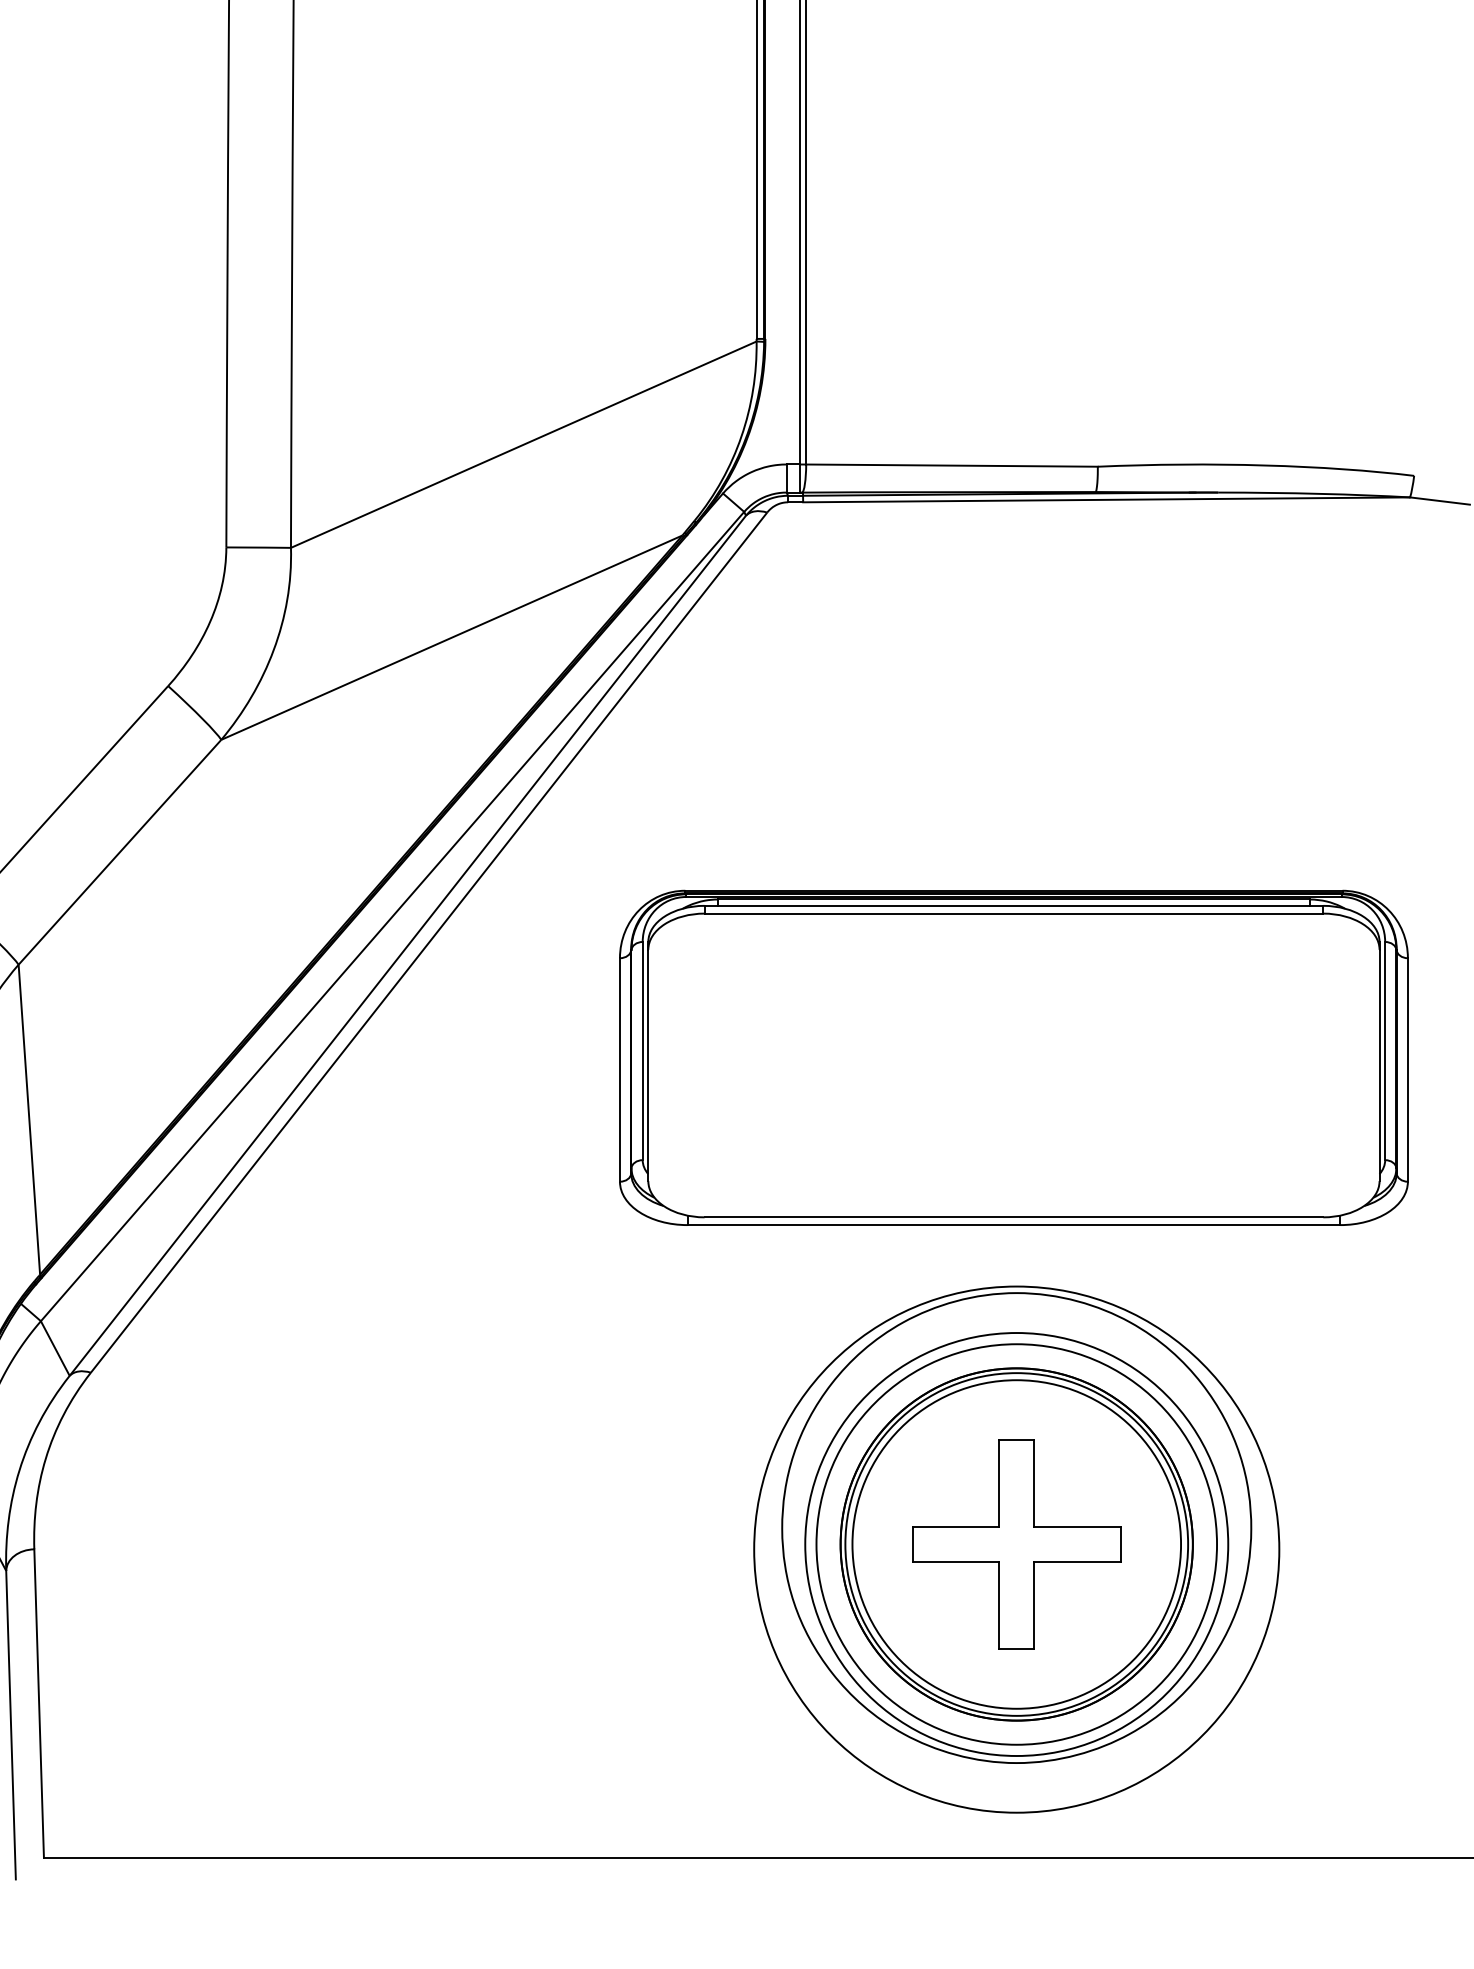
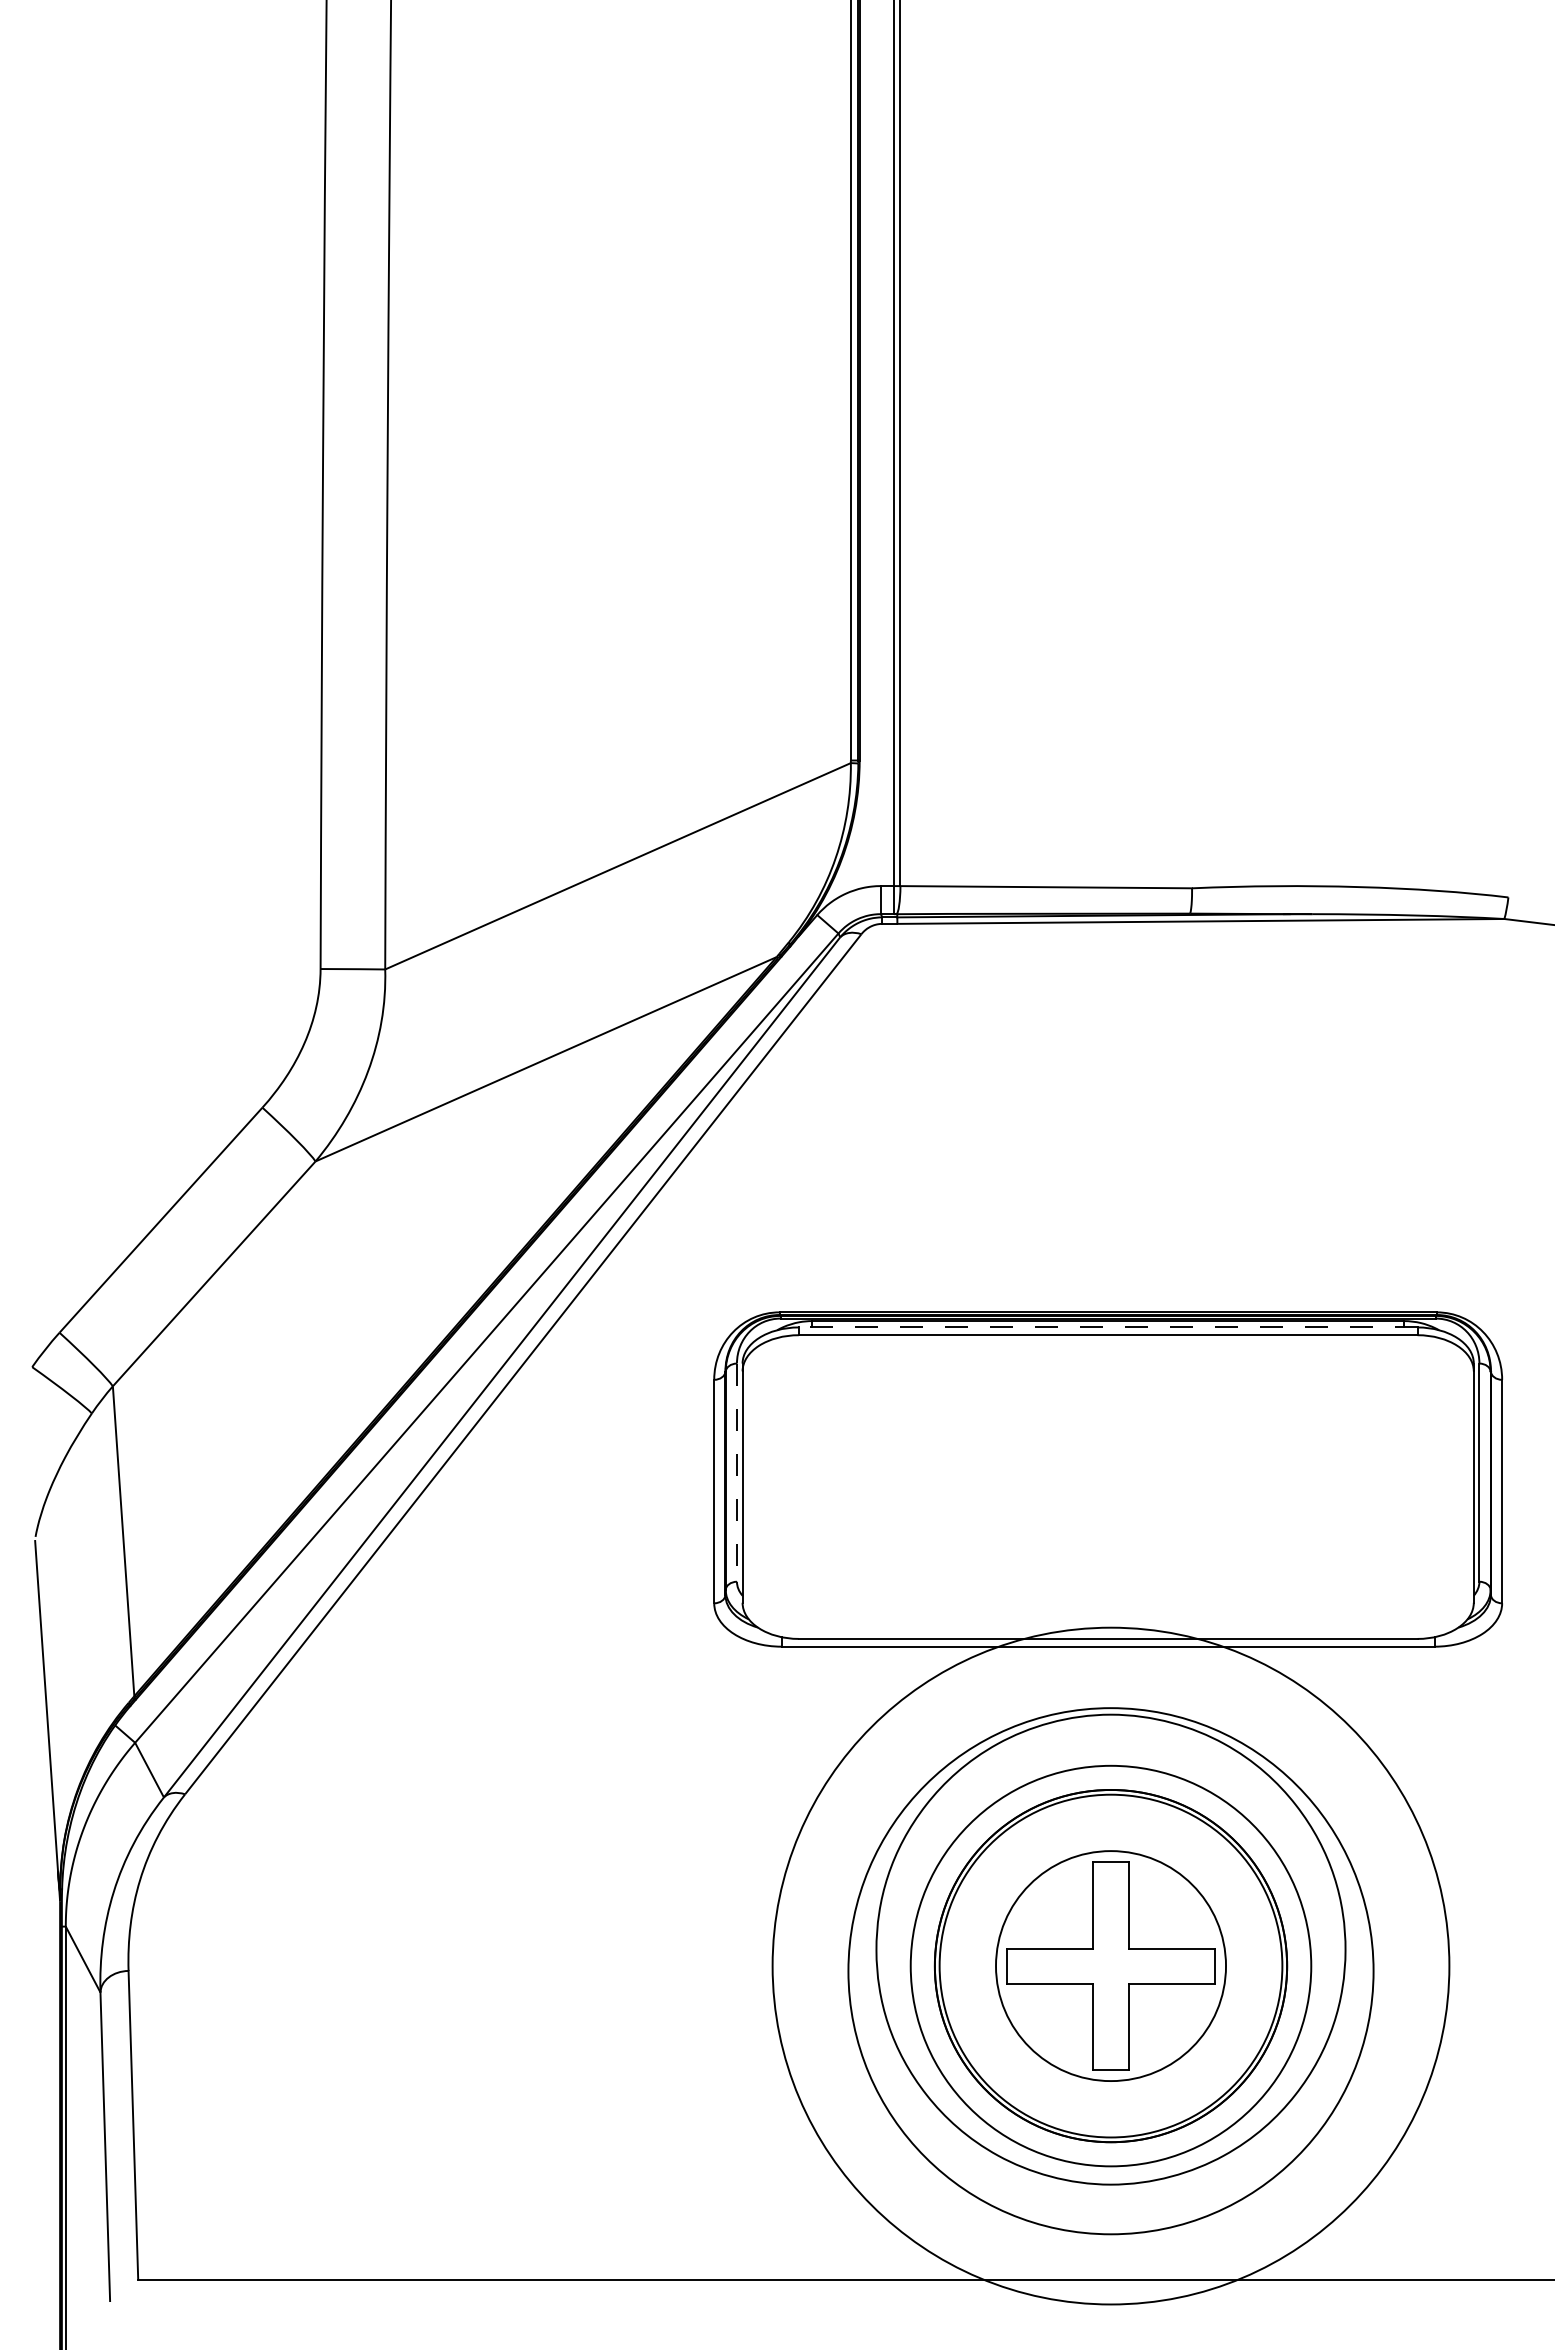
line: (1013, 905) -> (1107, 1327), solid -> dashed
line: (642, 1051) -> (736, 1473), solid -> dashed
circle: (1016, 1543) -> (1110, 1965), size x0.7
circle: (1016, 1543) -> (1110, 1965), size x1.6

